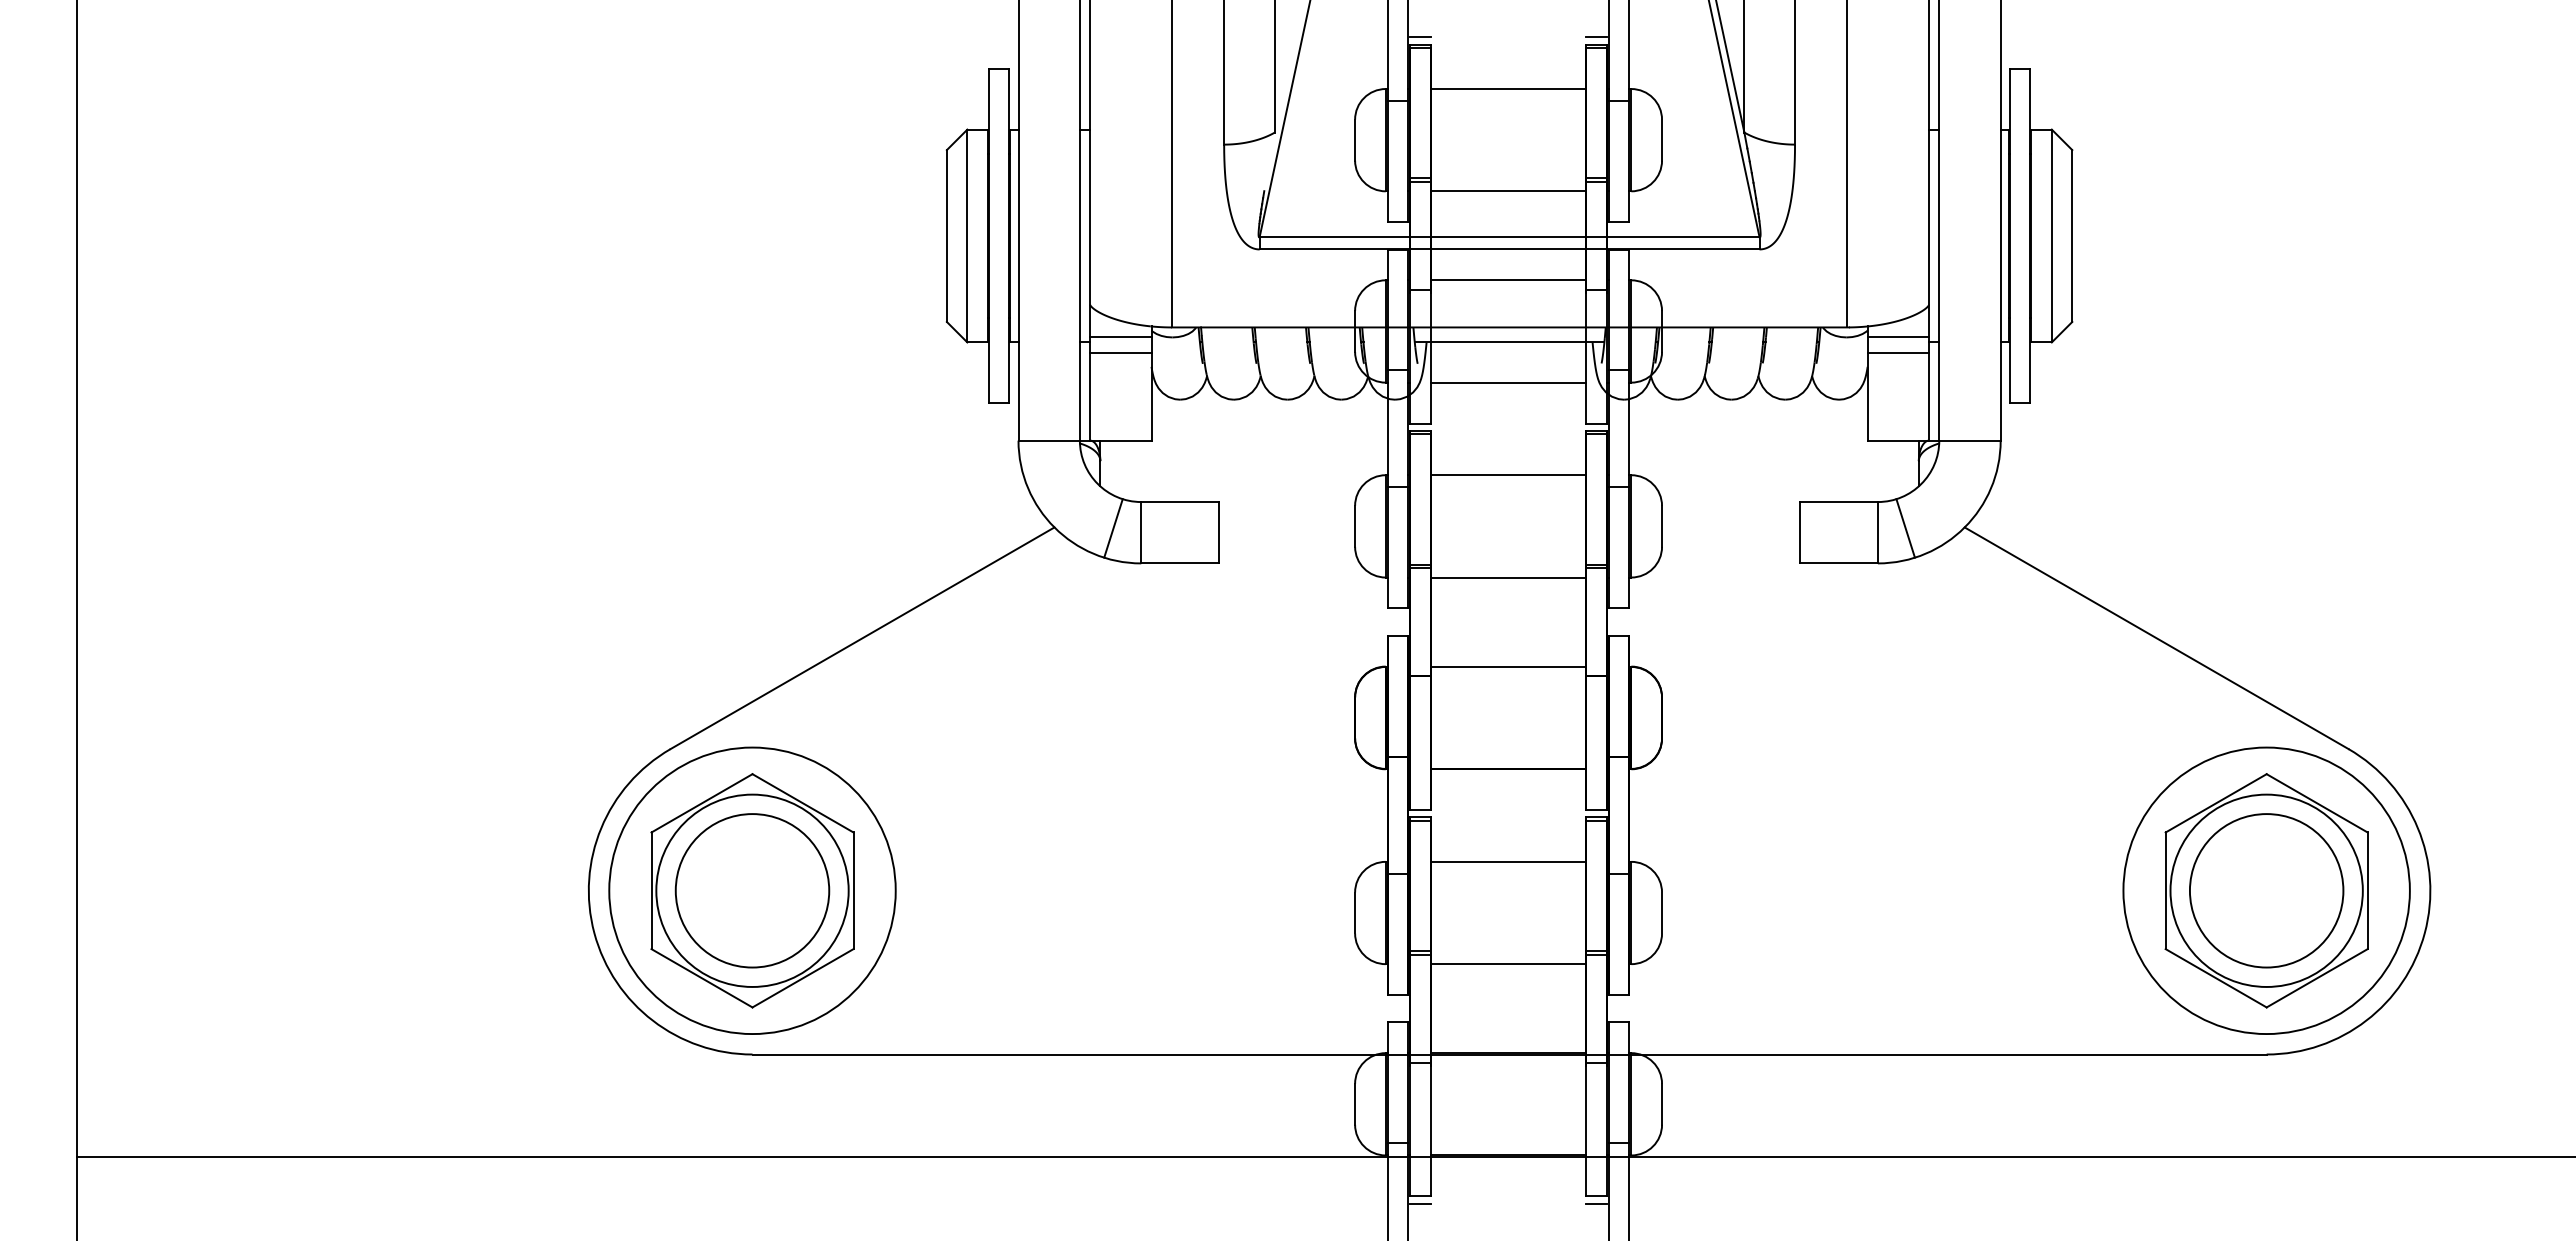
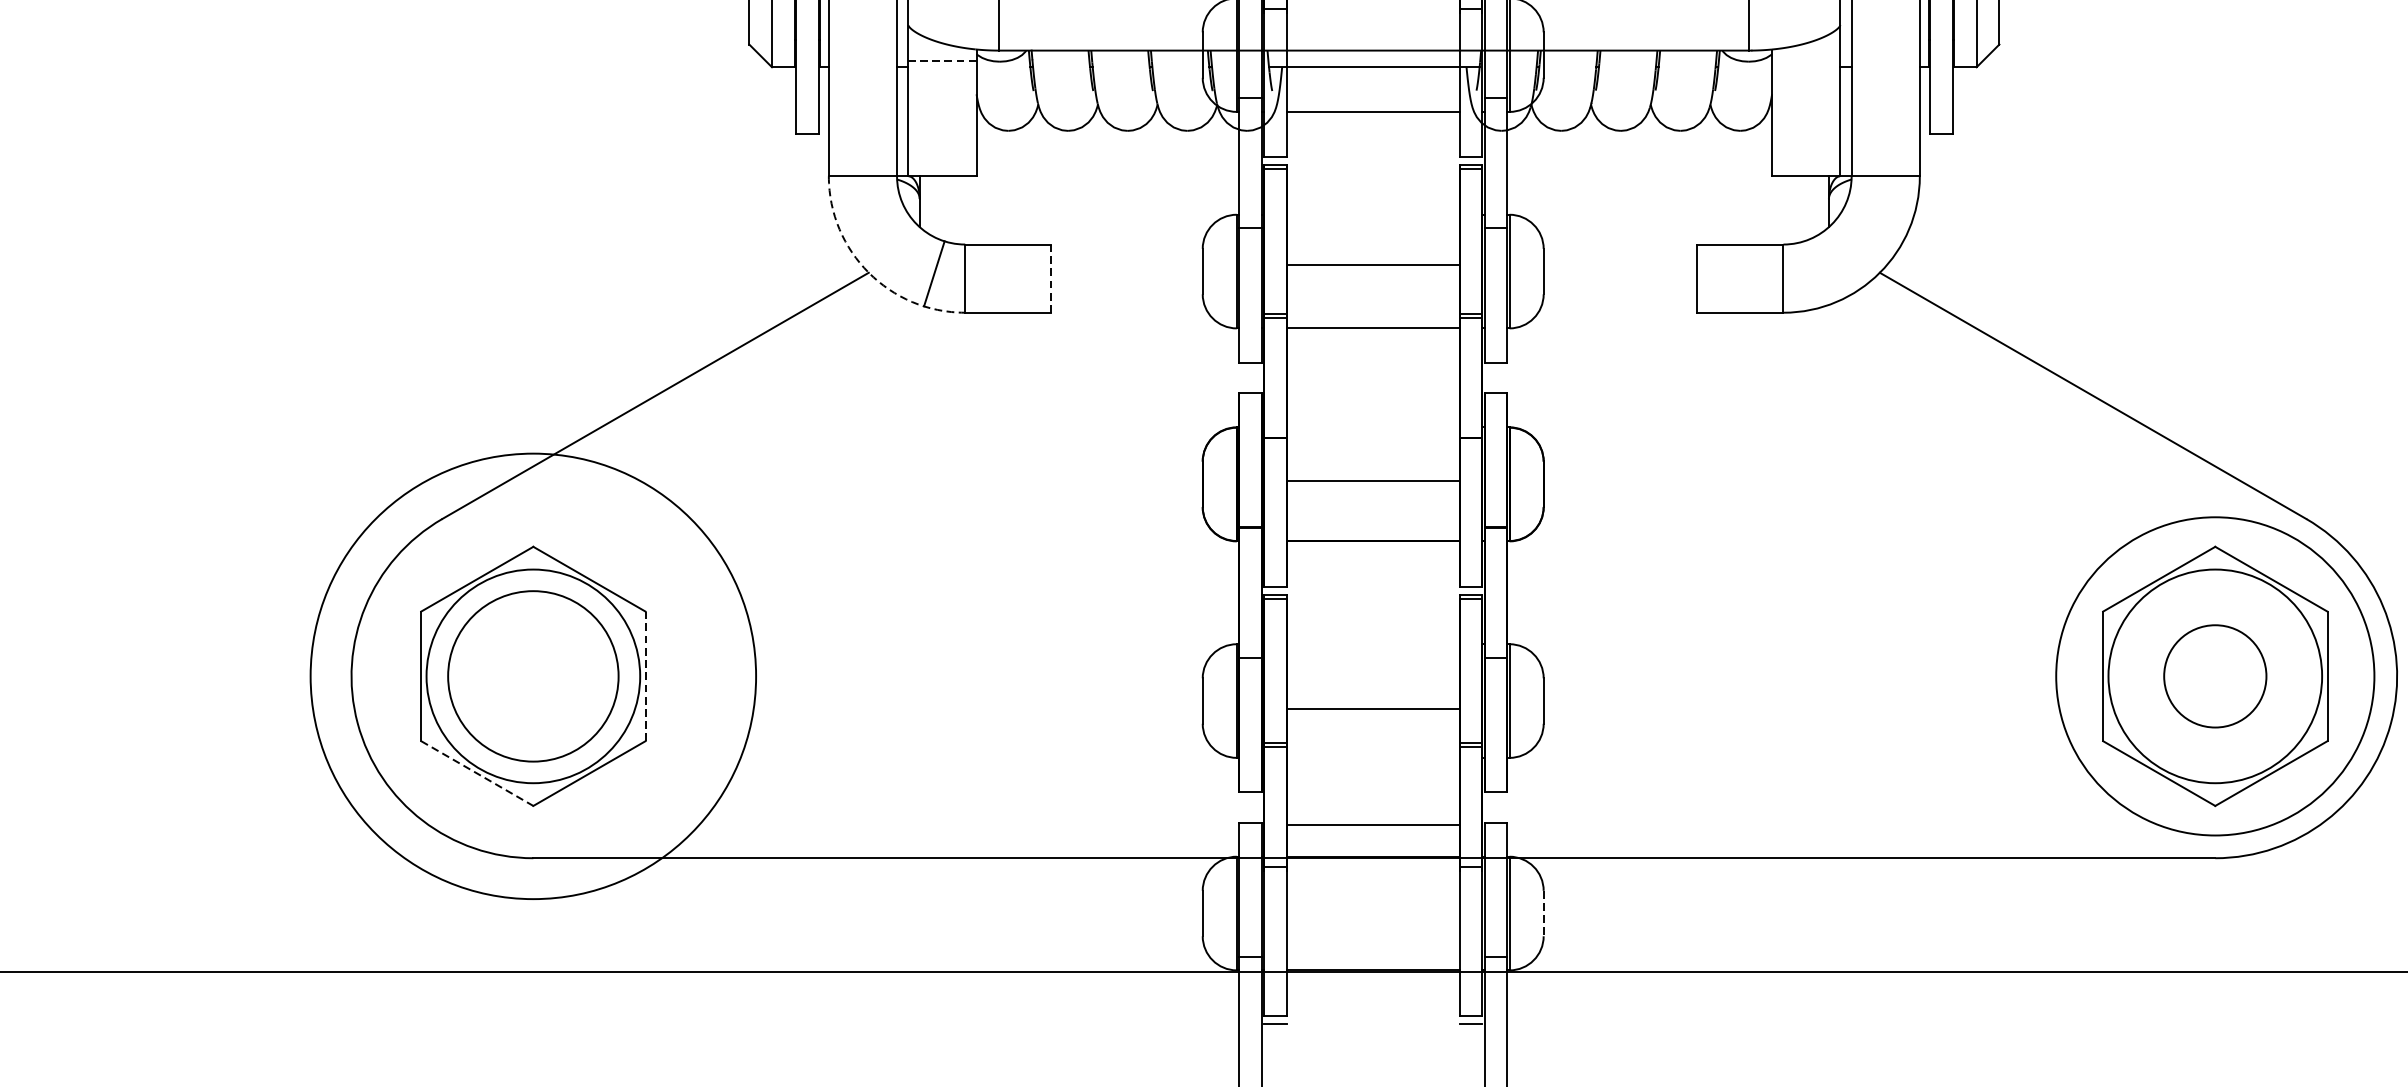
line: (1120, 336) -> (942, 60), solid -> dashed
line: (1898, 336) -> (1806, 60), removed
line: (1120, 353) -> (942, 79), removed
line: (1898, 353) -> (1806, 79), removed
line: (1508, 475) -> (1373, 265), moved
arc: (1054, 527) -> (868, 272), solid -> dashed
line: (1905, 528) -> (1814, 273), removed
line: (1218, 532) -> (1050, 278), solid -> dashed
line: (1508, 666) -> (1373, 480), moved
line: (1508, 861) -> (1373, 708), moved
circle: (752, 890) -> (533, 676), size x1.4
line: (853, 890) -> (645, 676), solid -> dashed
circle: (2266, 890) -> (2215, 676), size x0.6
line: (1508, 964) -> (1373, 824), moved
line: (702, 978) -> (477, 773), solid -> dashed
line: (1662, 1104) -> (1544, 913), solid -> dashed

